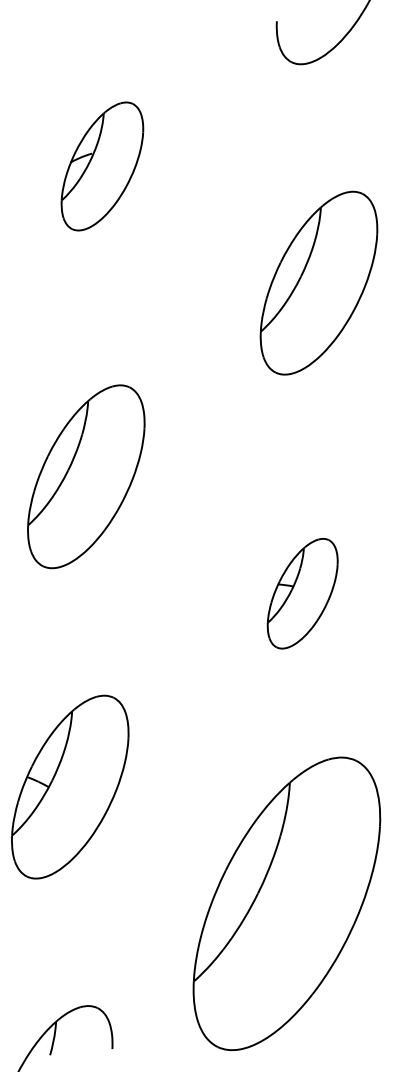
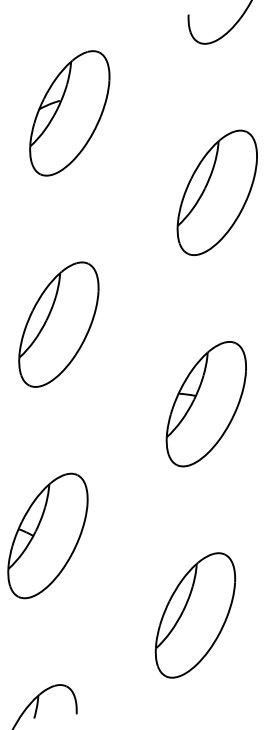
part: (101, 166) -> (69, 113), size x1.43
part: (301, 594) -> (205, 404), size x1.67
part: (286, 903) -> (195, 615), size x0.62

